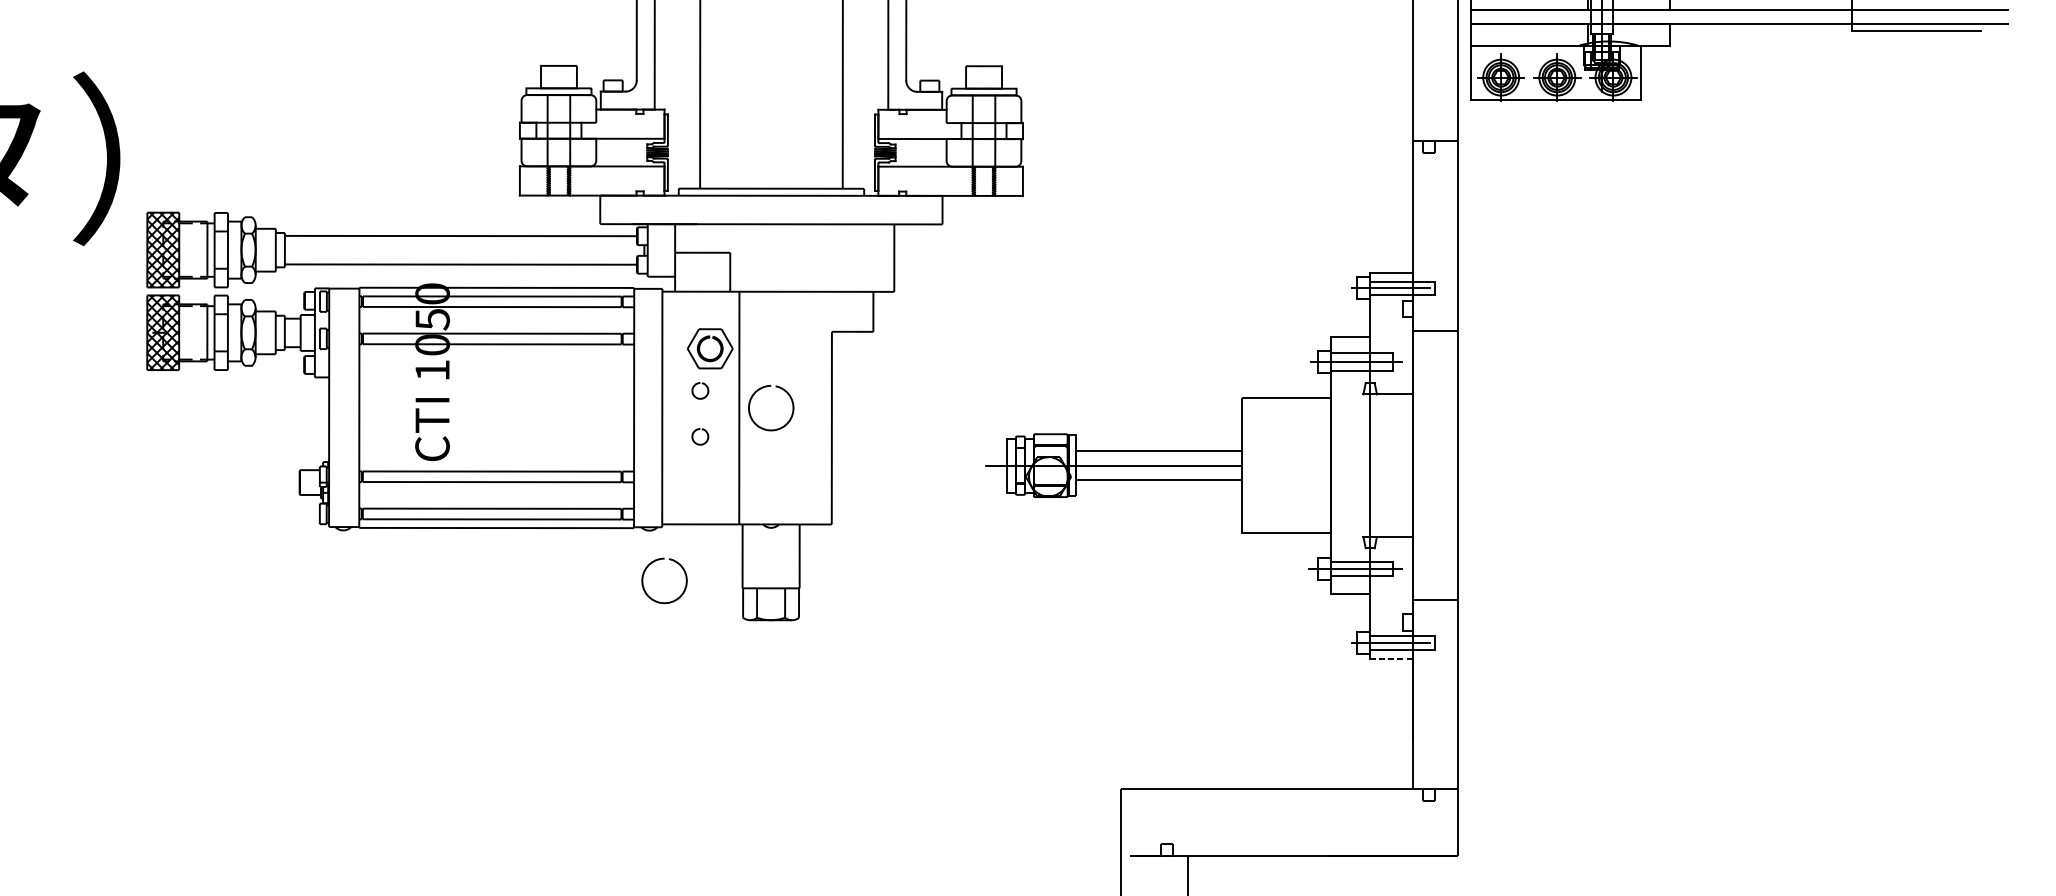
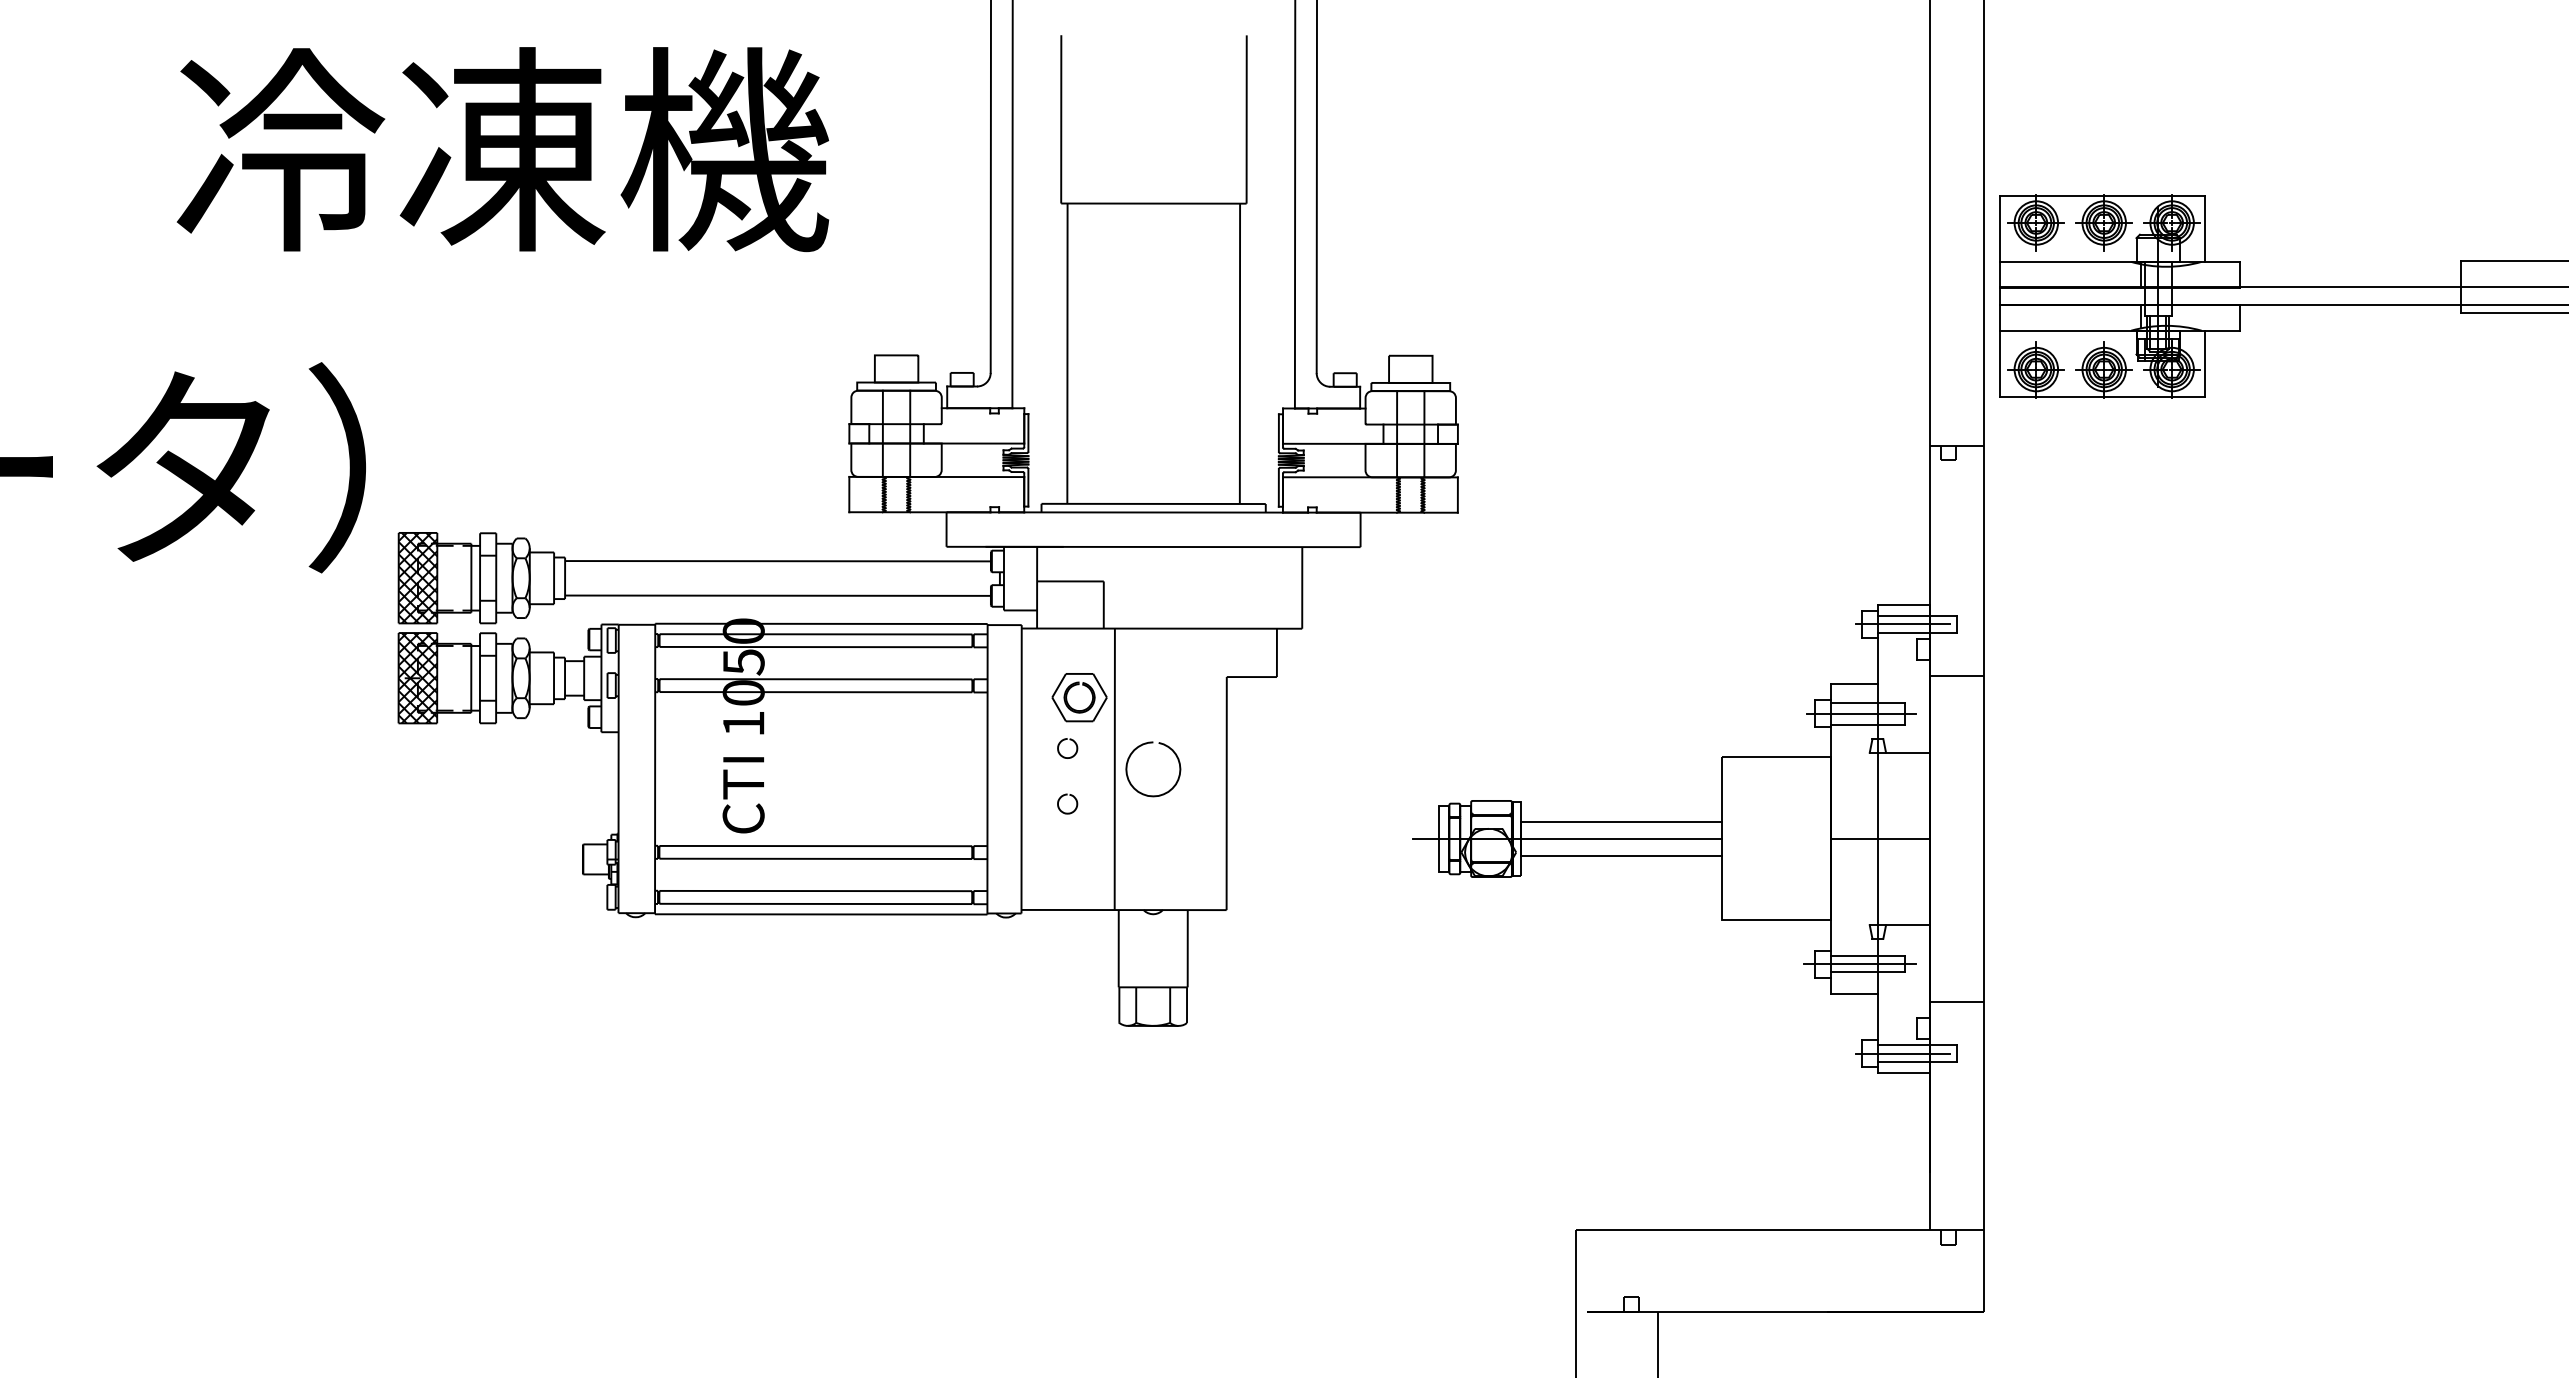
line: (1371, 465) -> (1879, 838), added
curve: (683, 590) -> (1047, 989), removed
line: (1391, 658) -> (1903, 1072), dashed -> solid

